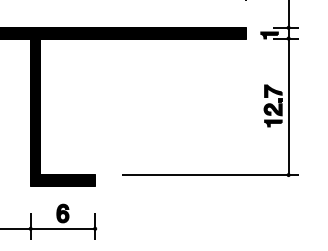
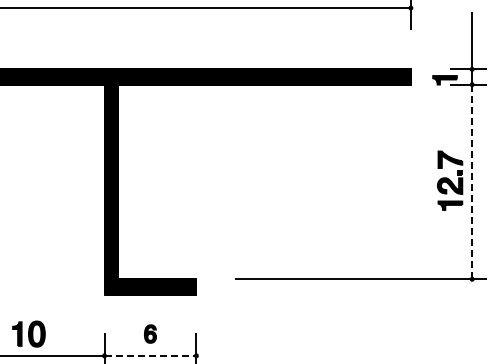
line: (288, 106) -> (472, 181), solid -> dashed
part: (62, 213) -> (150, 333), size x0.7
line: (62, 228) -> (150, 355), solid -> dashed

